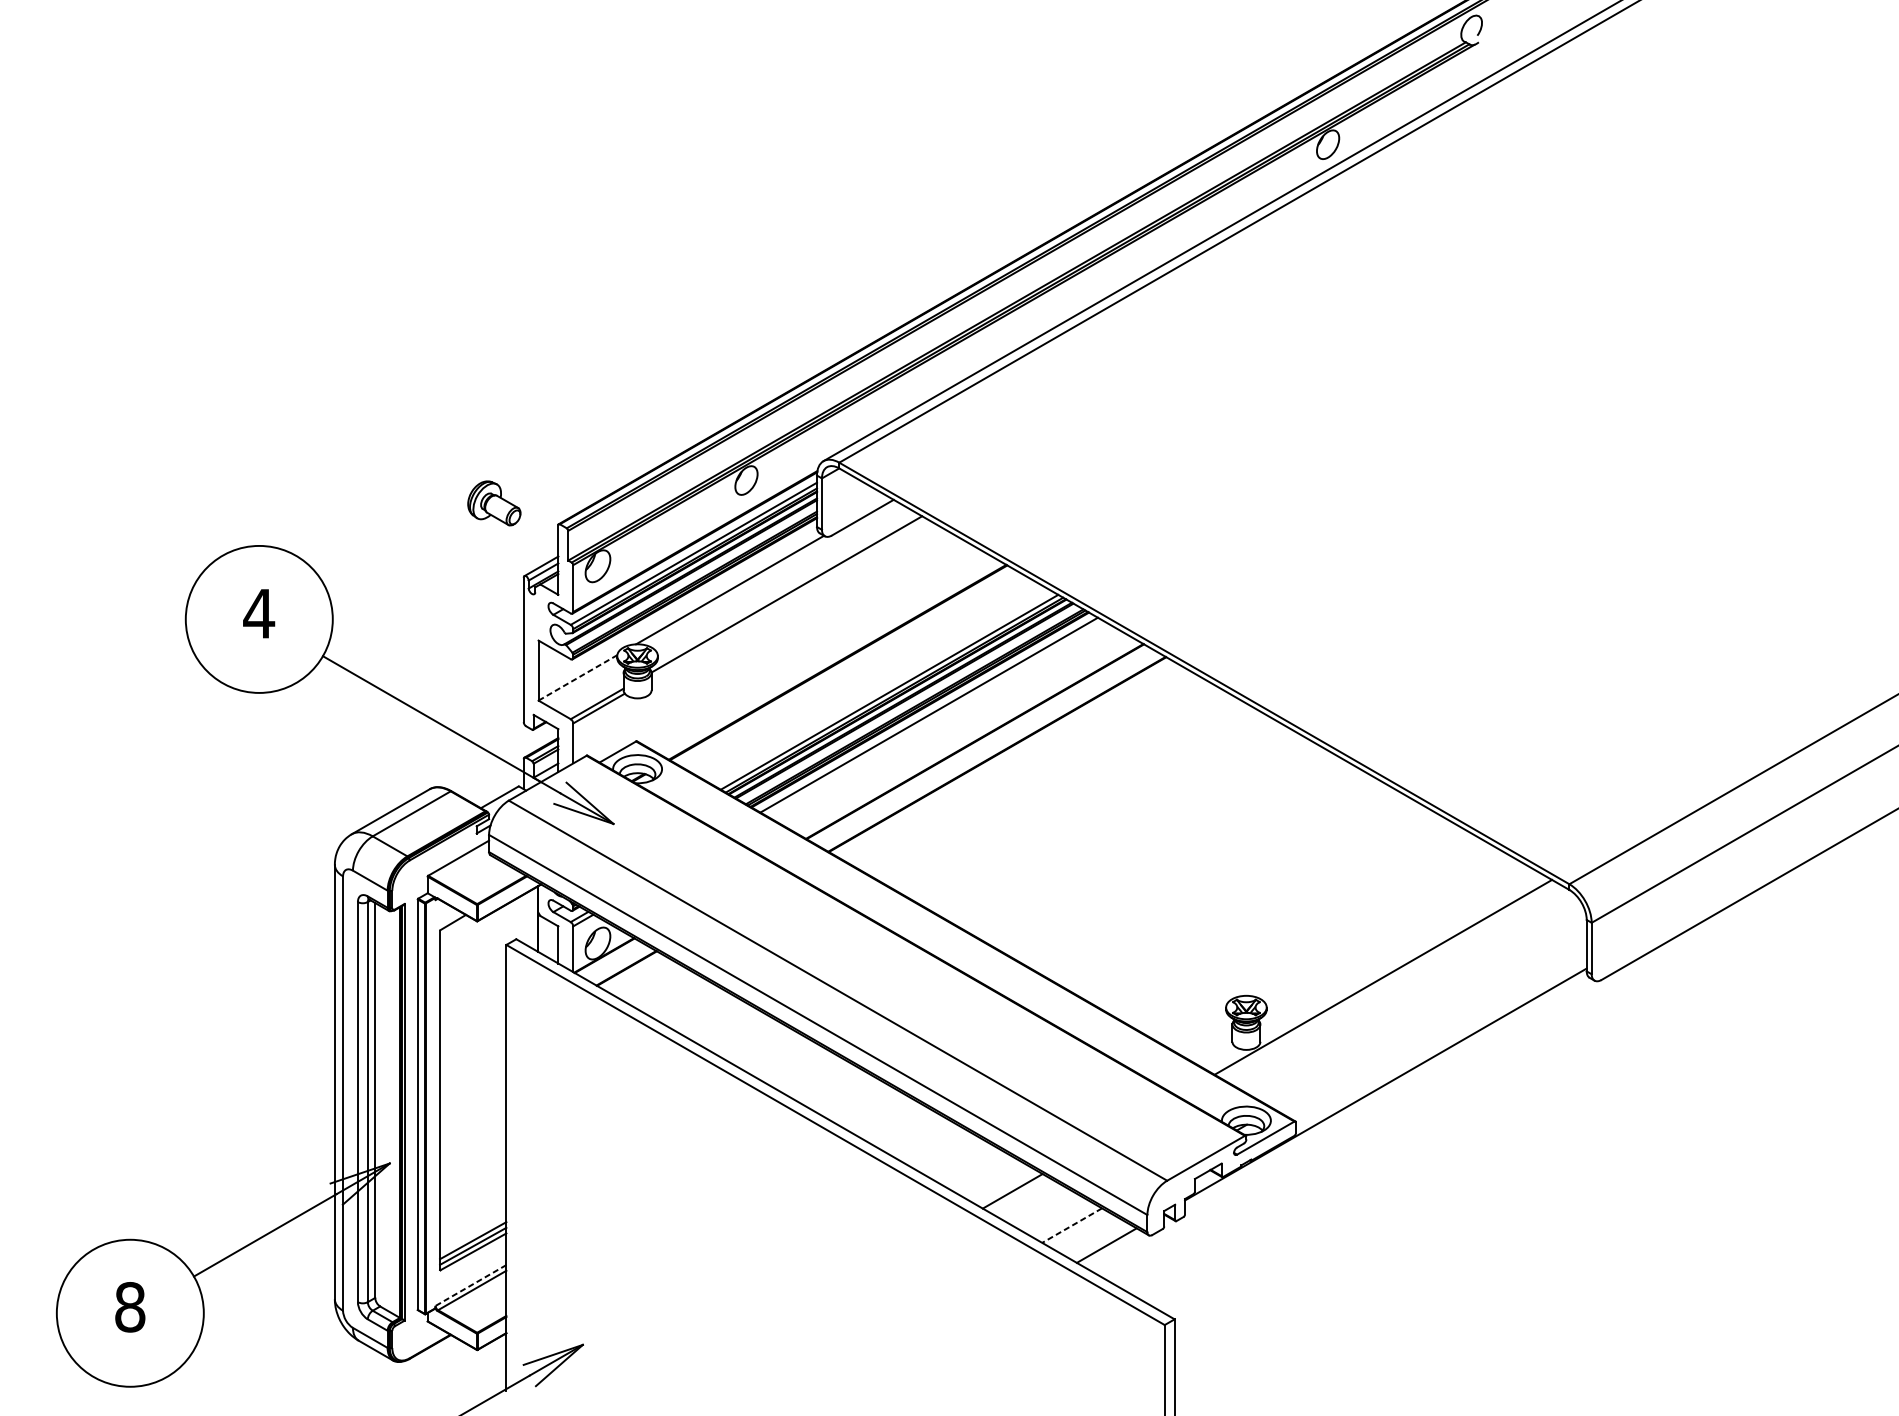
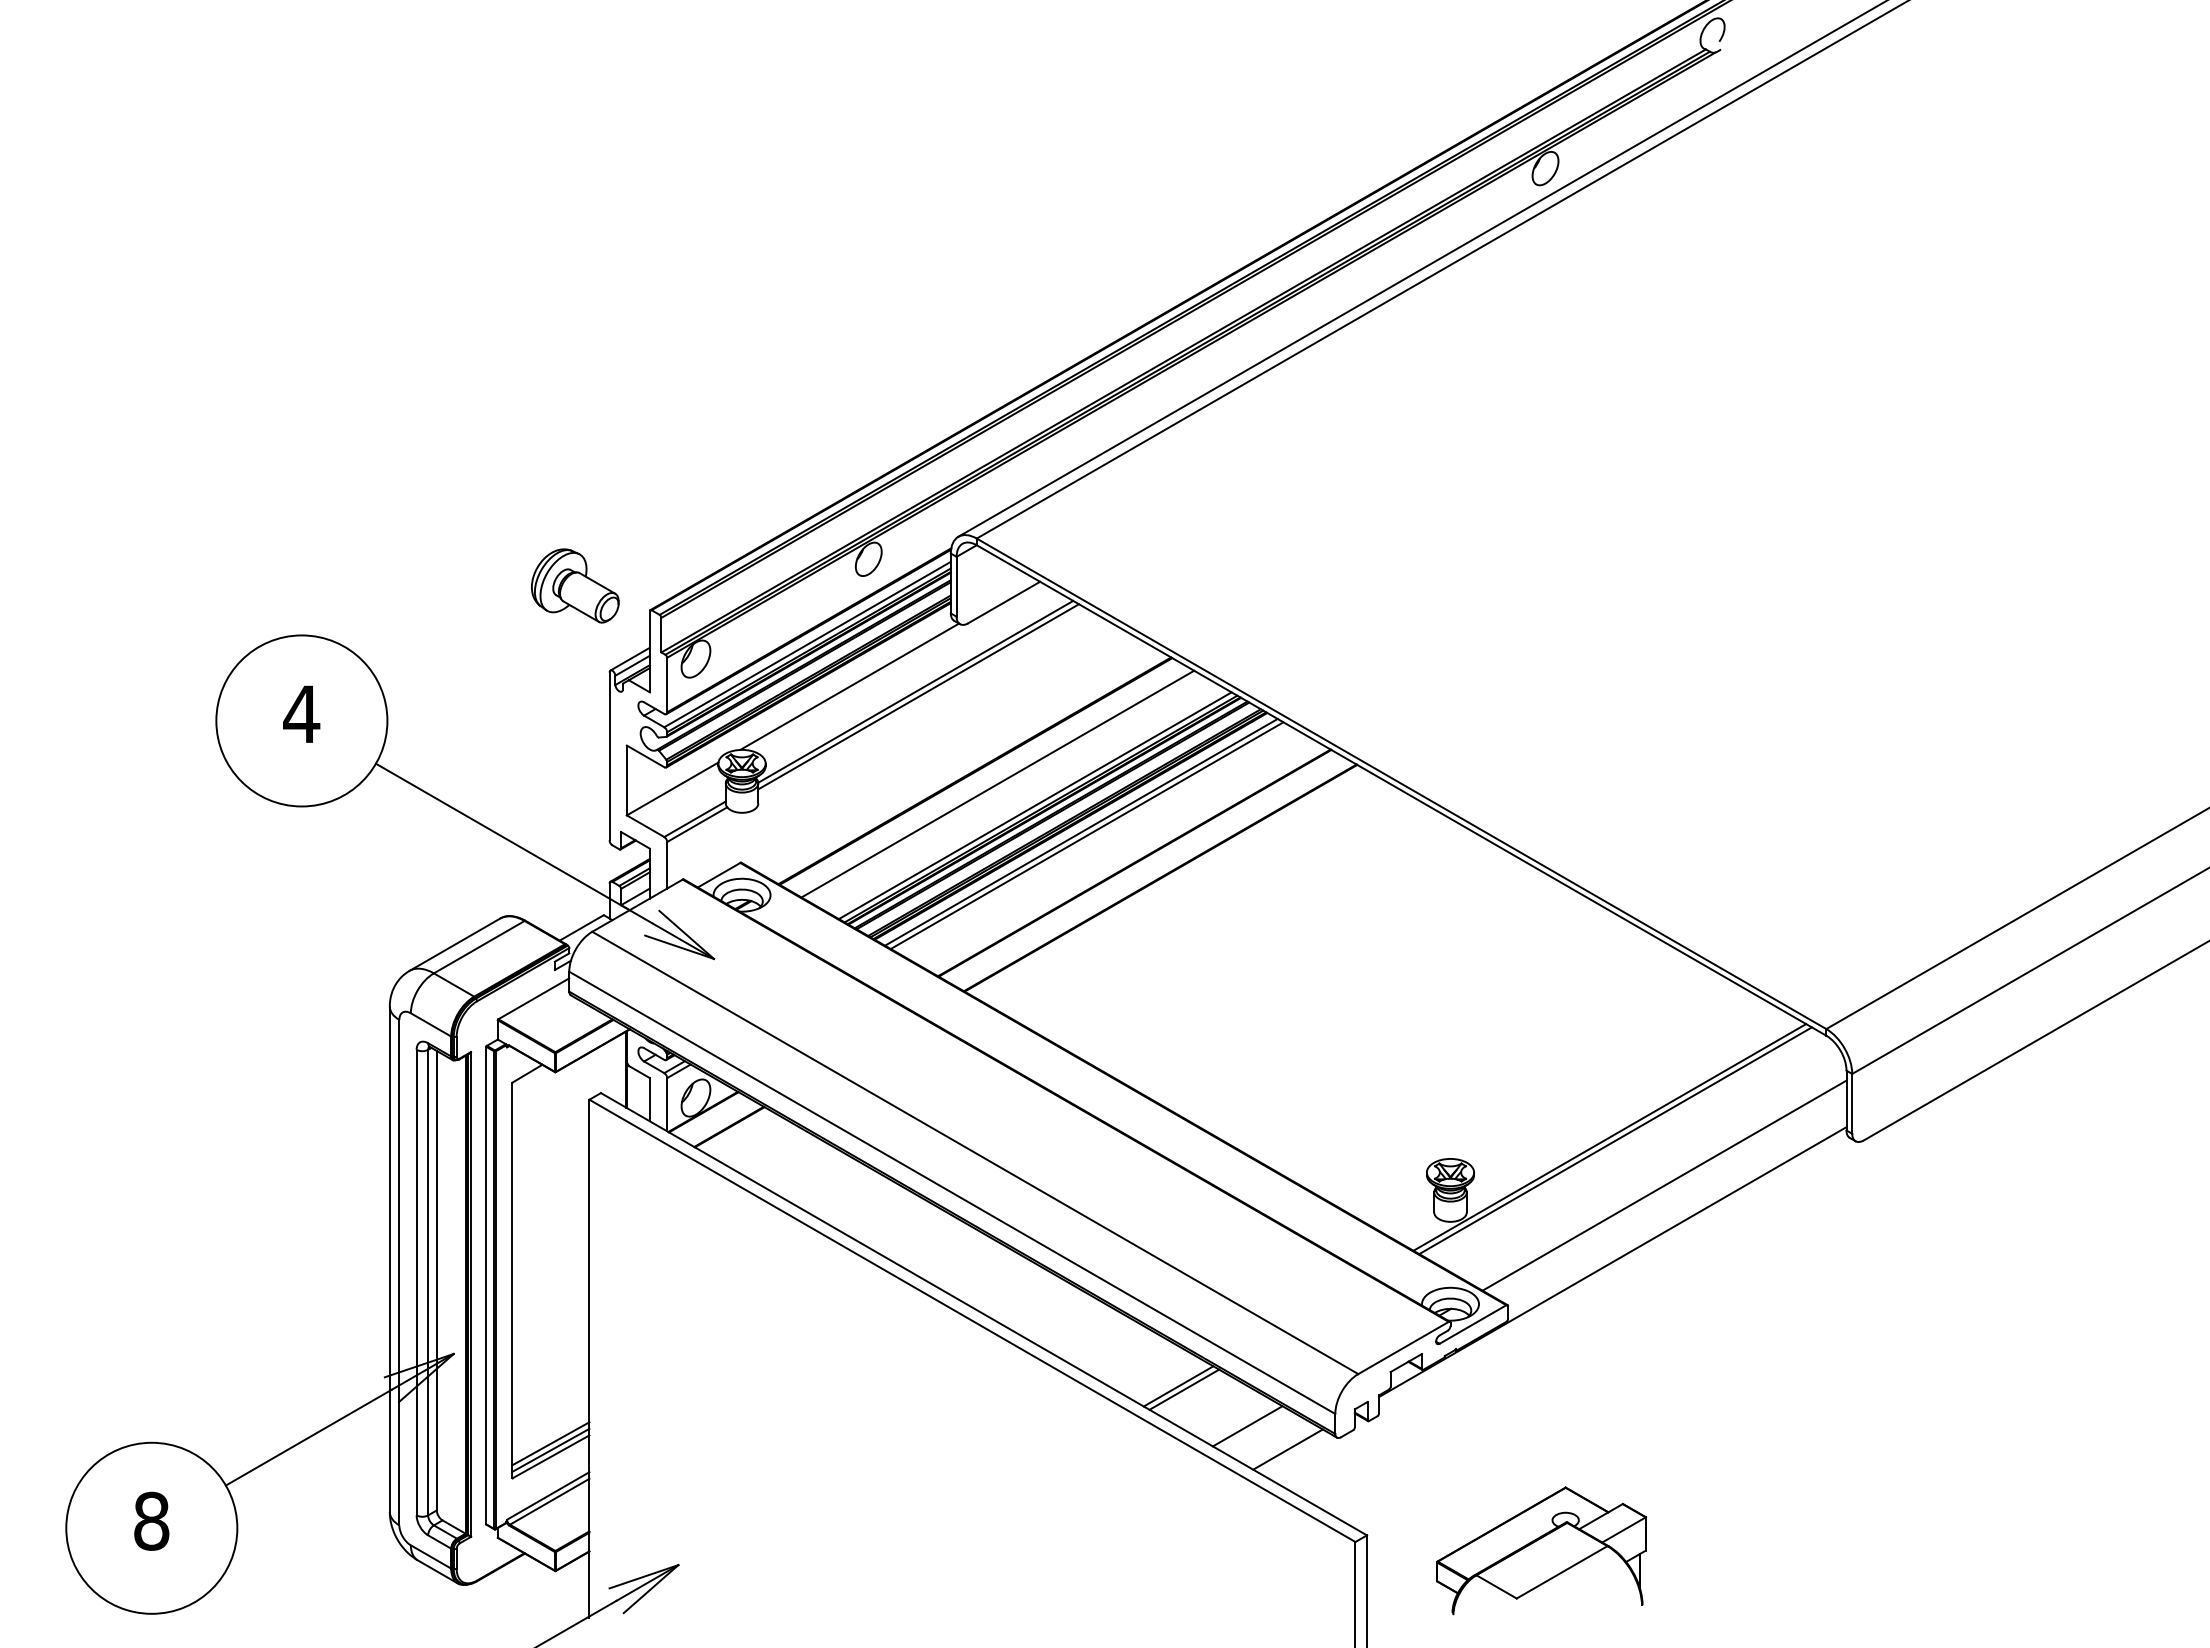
part: (494, 503) -> (575, 585), size x1.43
line: (789, 598) -> (918, 696), added
line: (857, 673) -> (997, 783), added
line: (577, 677) -> (672, 788), dashed -> solid
line: (933, 717) -> (1086, 835), added
line: (1388, 980) -> (1615, 1140), added
line: (1430, 1018) -> (1664, 1185), added
line: (1017, 1193) -> (1184, 1389), added
line: (1071, 1225) -> (1247, 1426), dashed -> solid
line: (471, 1285) -> (548, 1495), dashed -> solid
part: (1324, 1332) -> (1541, 1550), added

